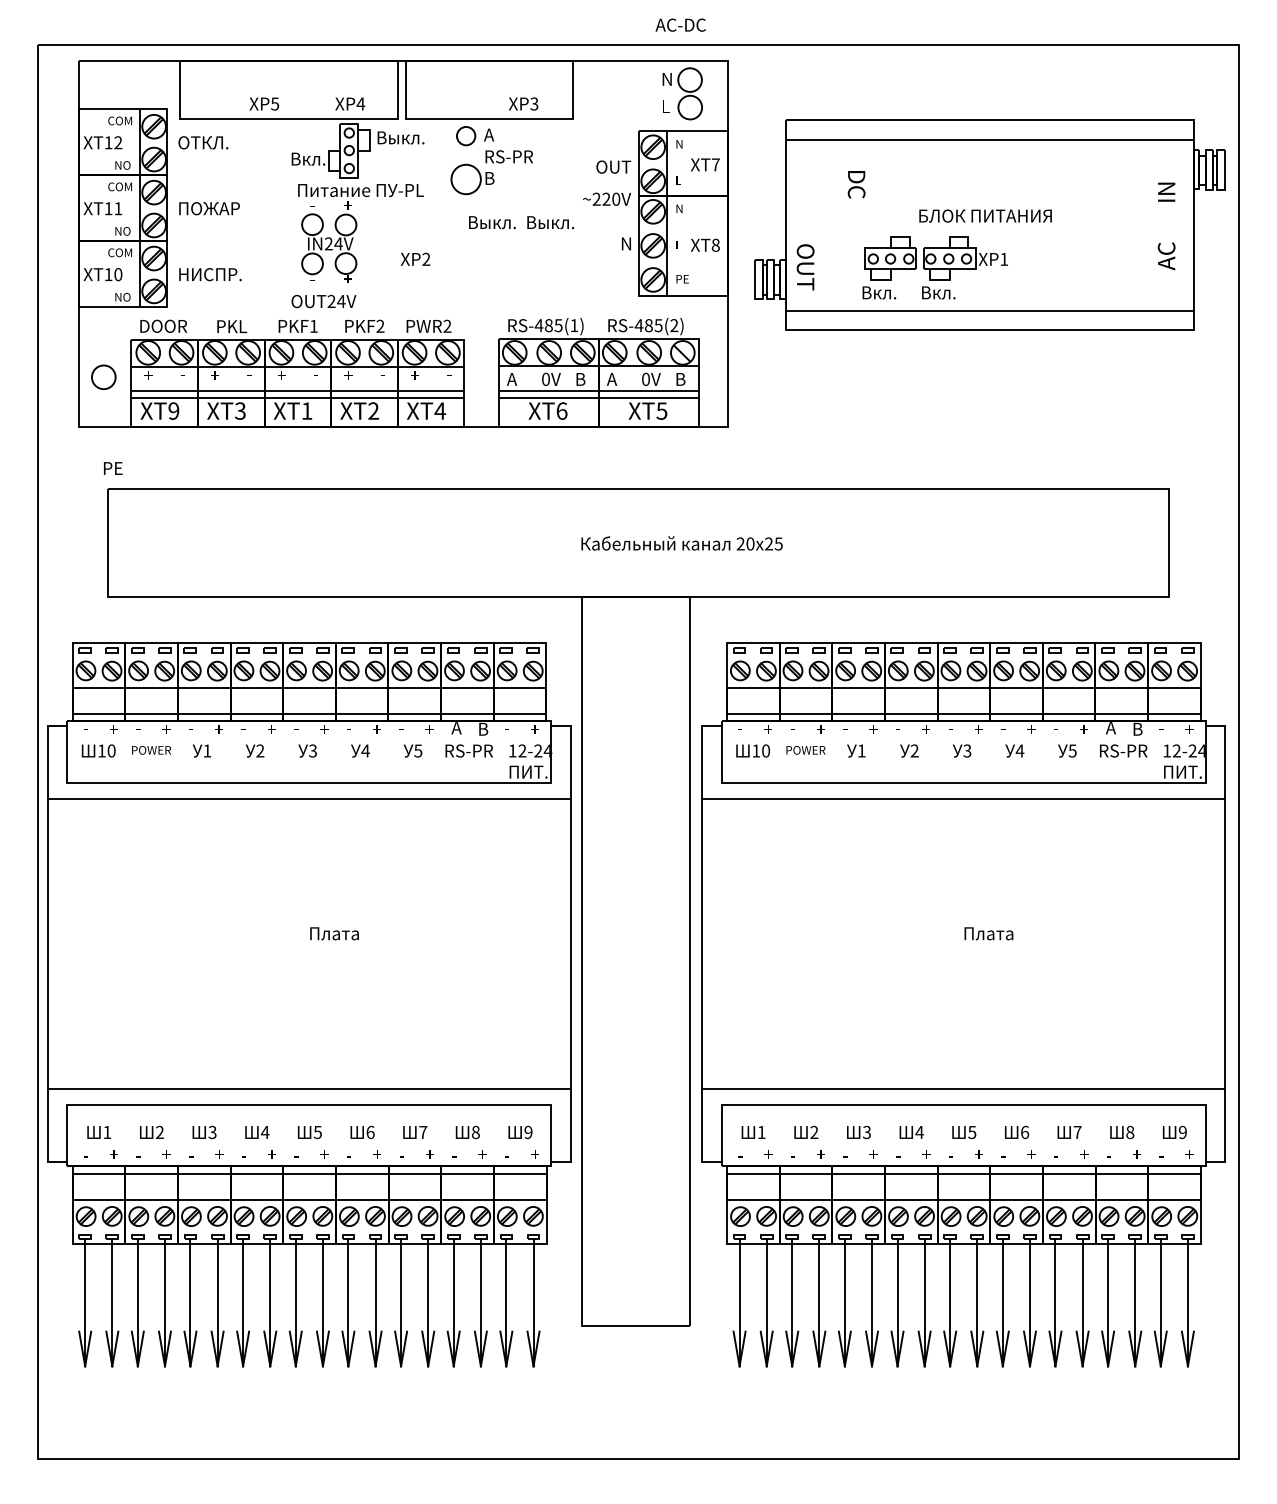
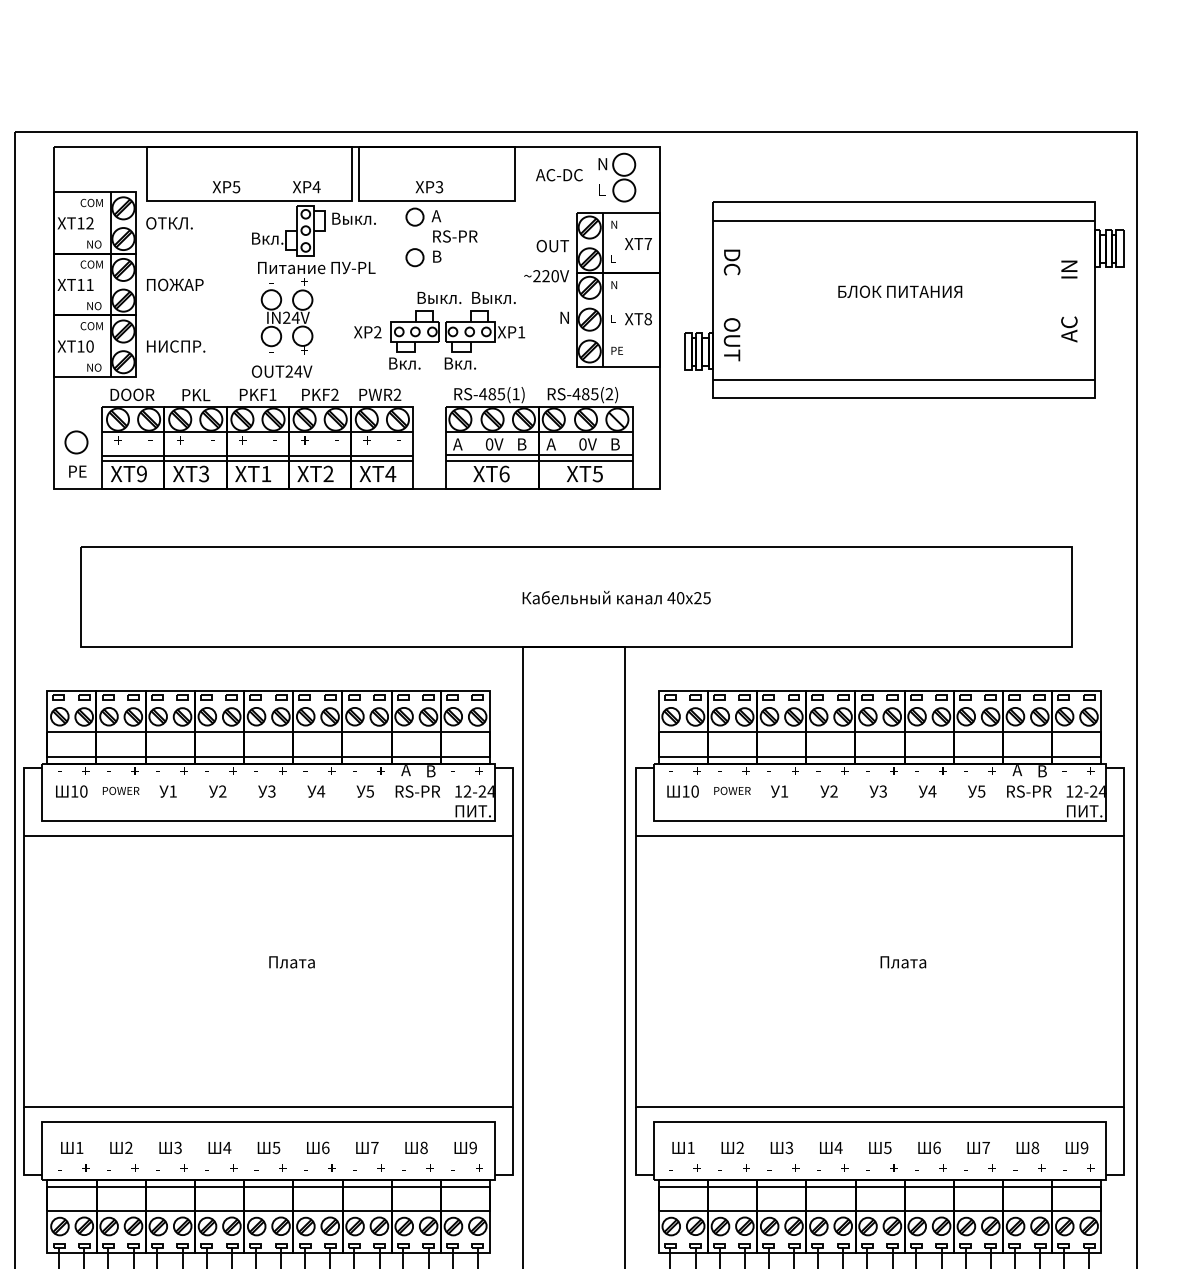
text: (680, 24) -> (559, 174), moved
text: (523, 103) -> (429, 186), moved
circle: (466, 179) -> (415, 257), size x0.62
text: (856, 184) -> (732, 262), moved
part: (934, 267) -> (456, 339), moved
text: (113, 468) -> (78, 471), moved
text: (740, 543) -> (671, 597), 20 -> 40

